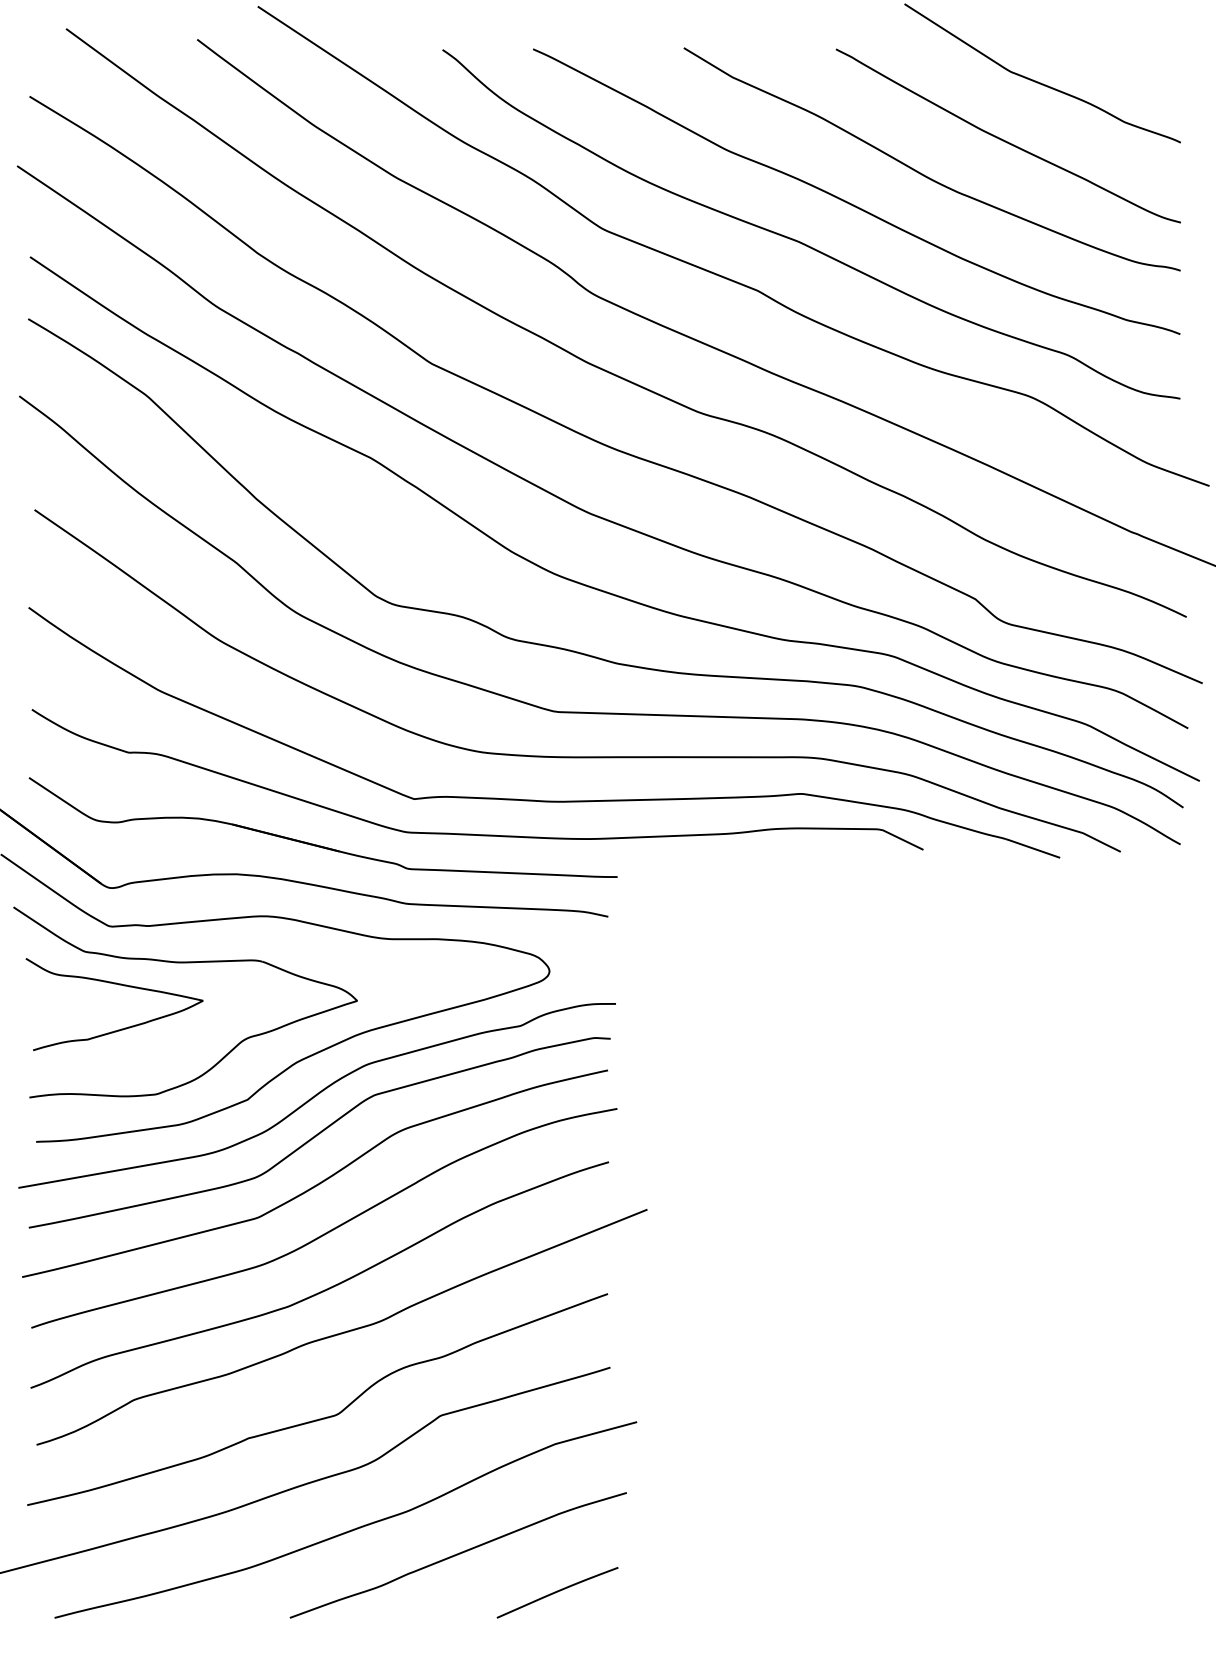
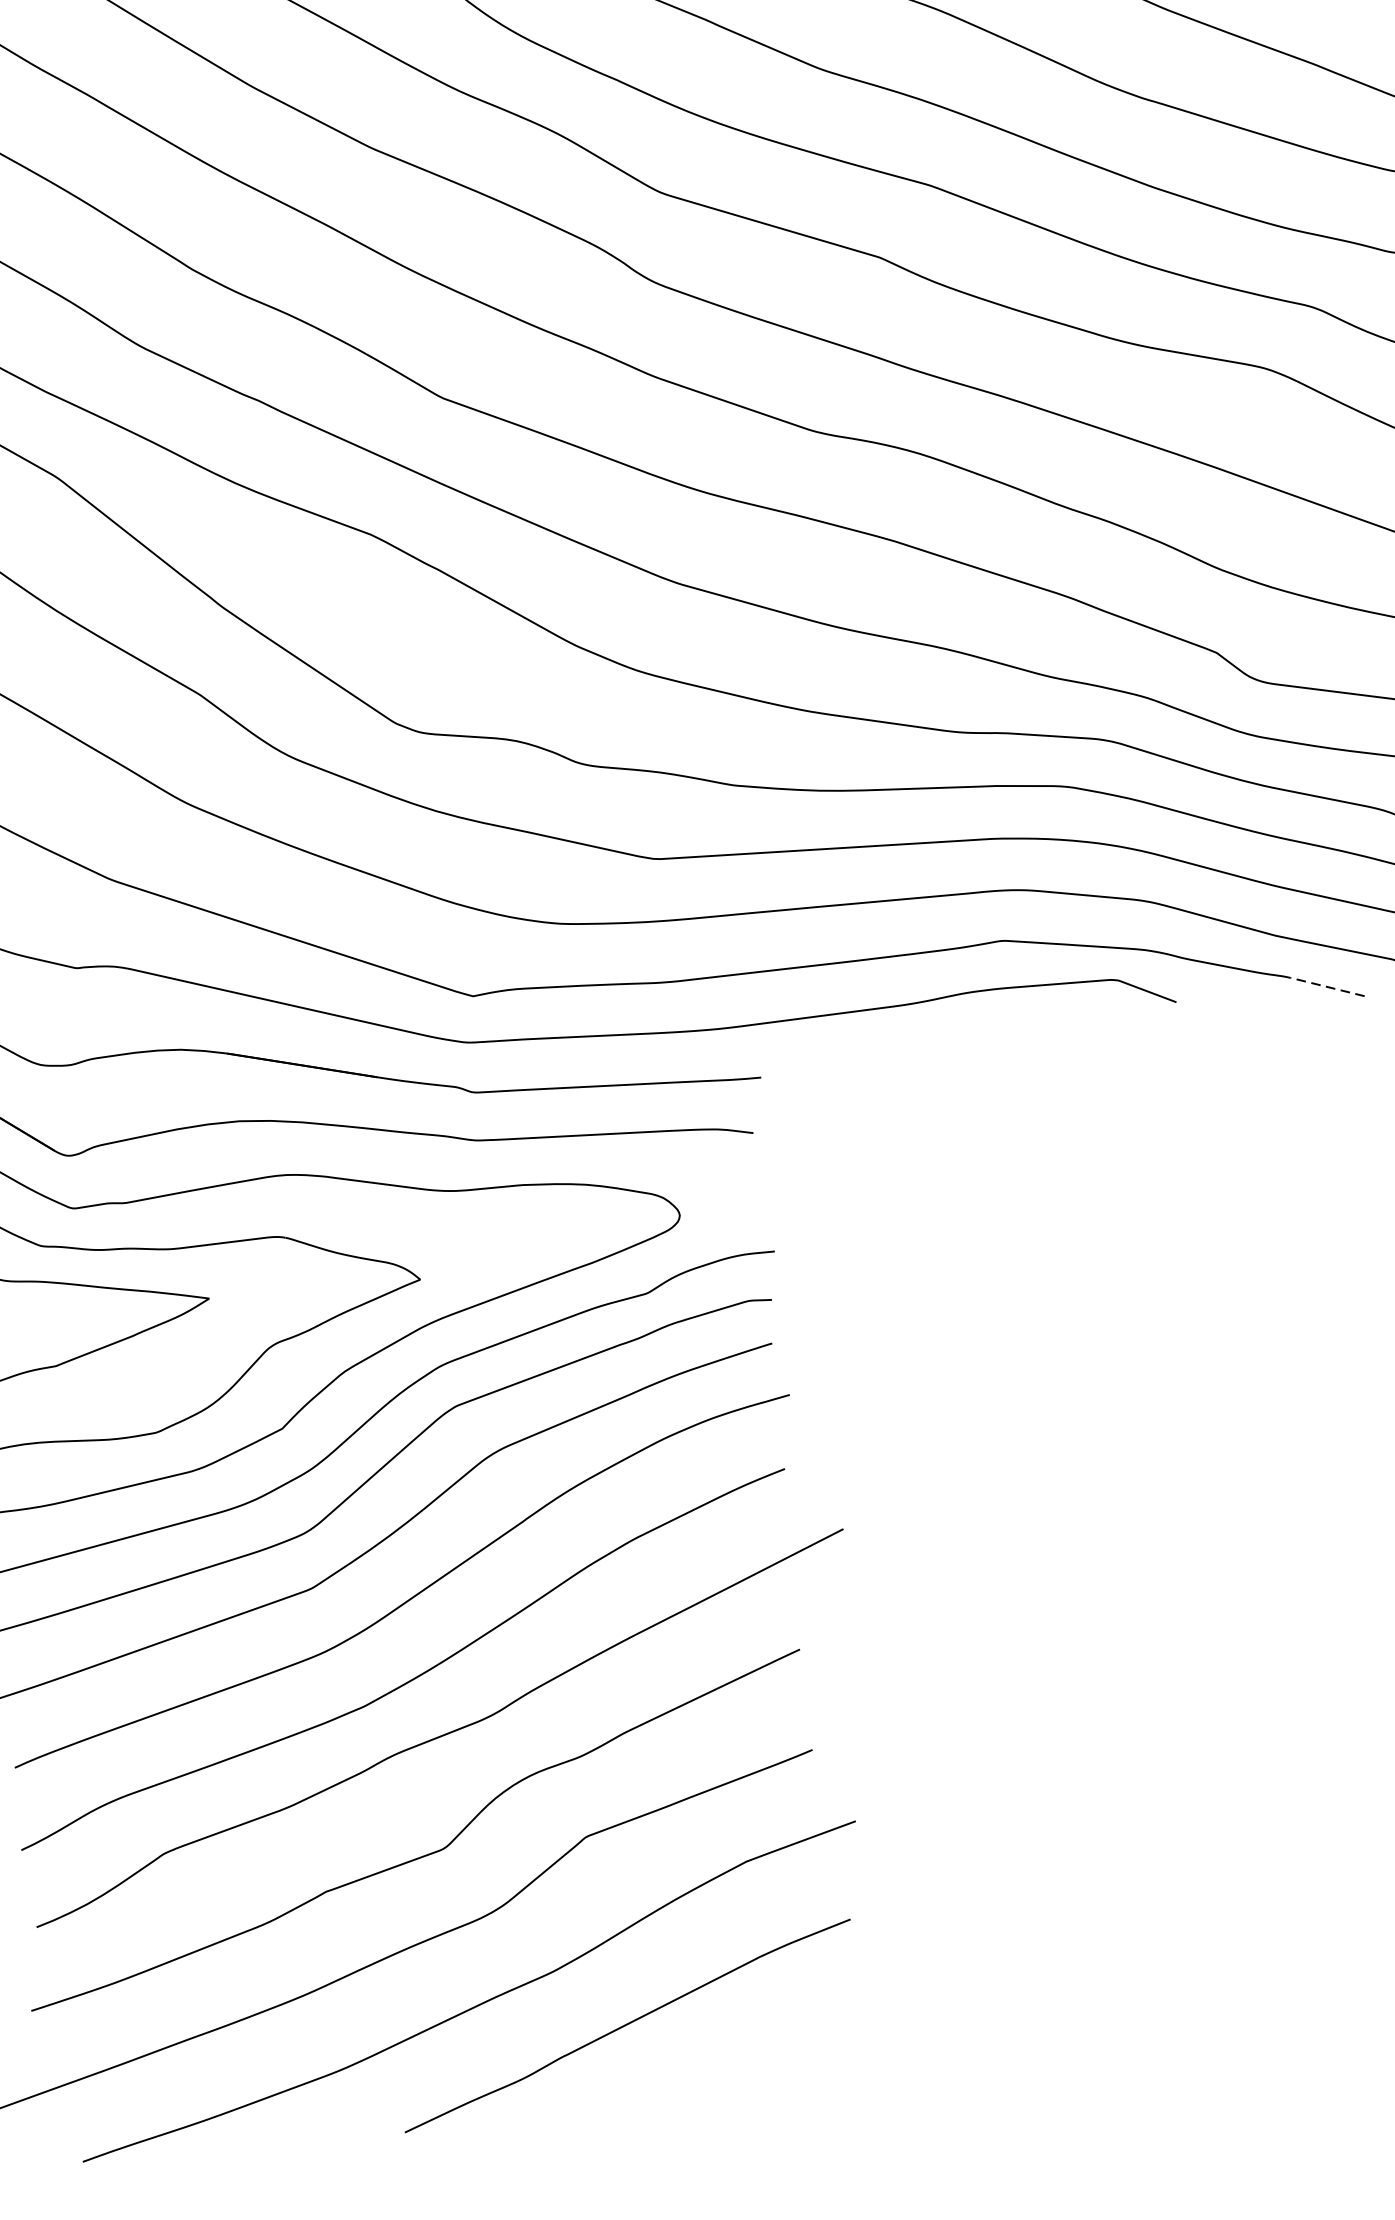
line: (1031, 848) -> (1324, 986), solid -> dashed
curve: (557, 1592) -> (768, 2064), removed

